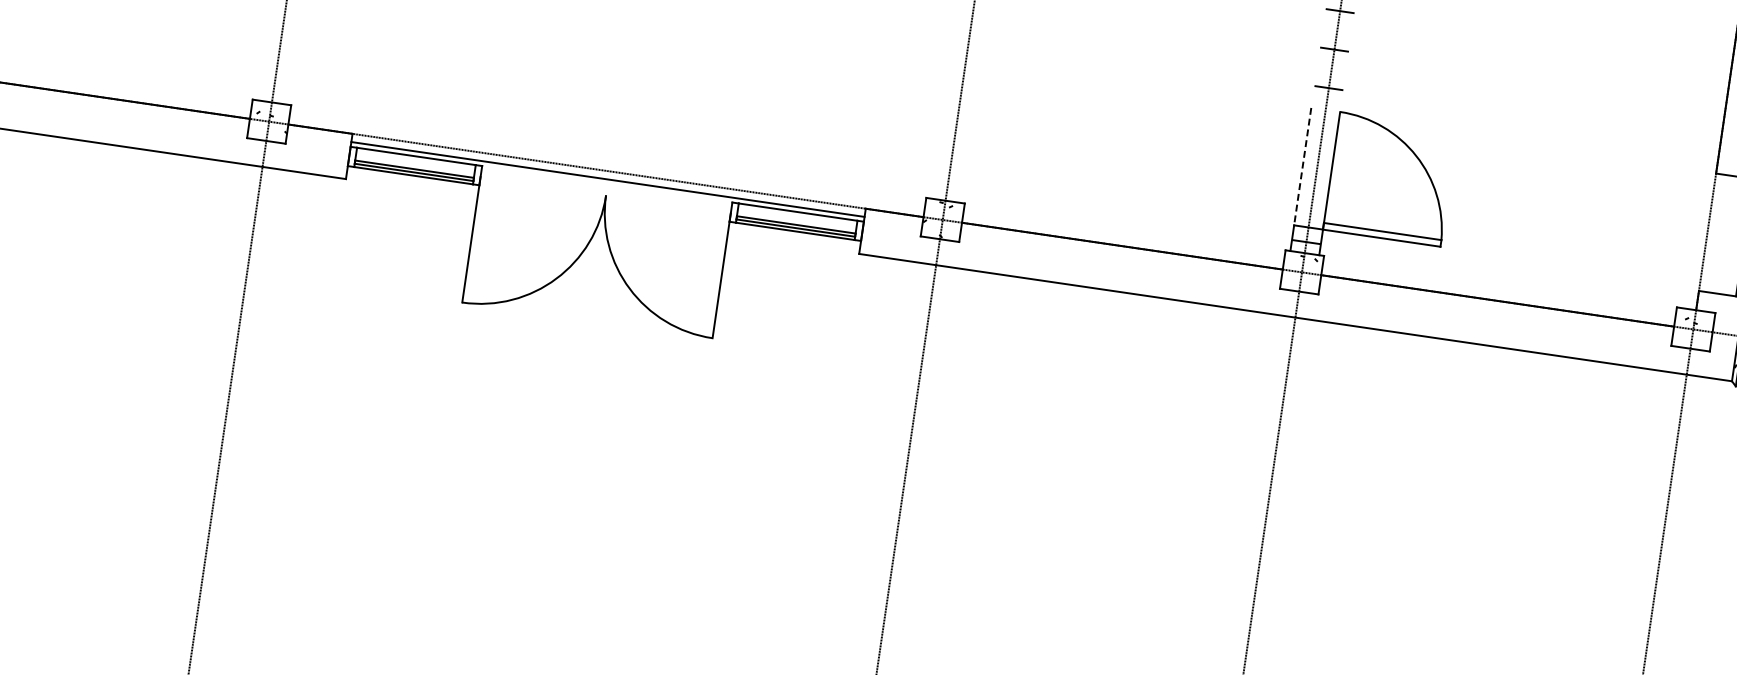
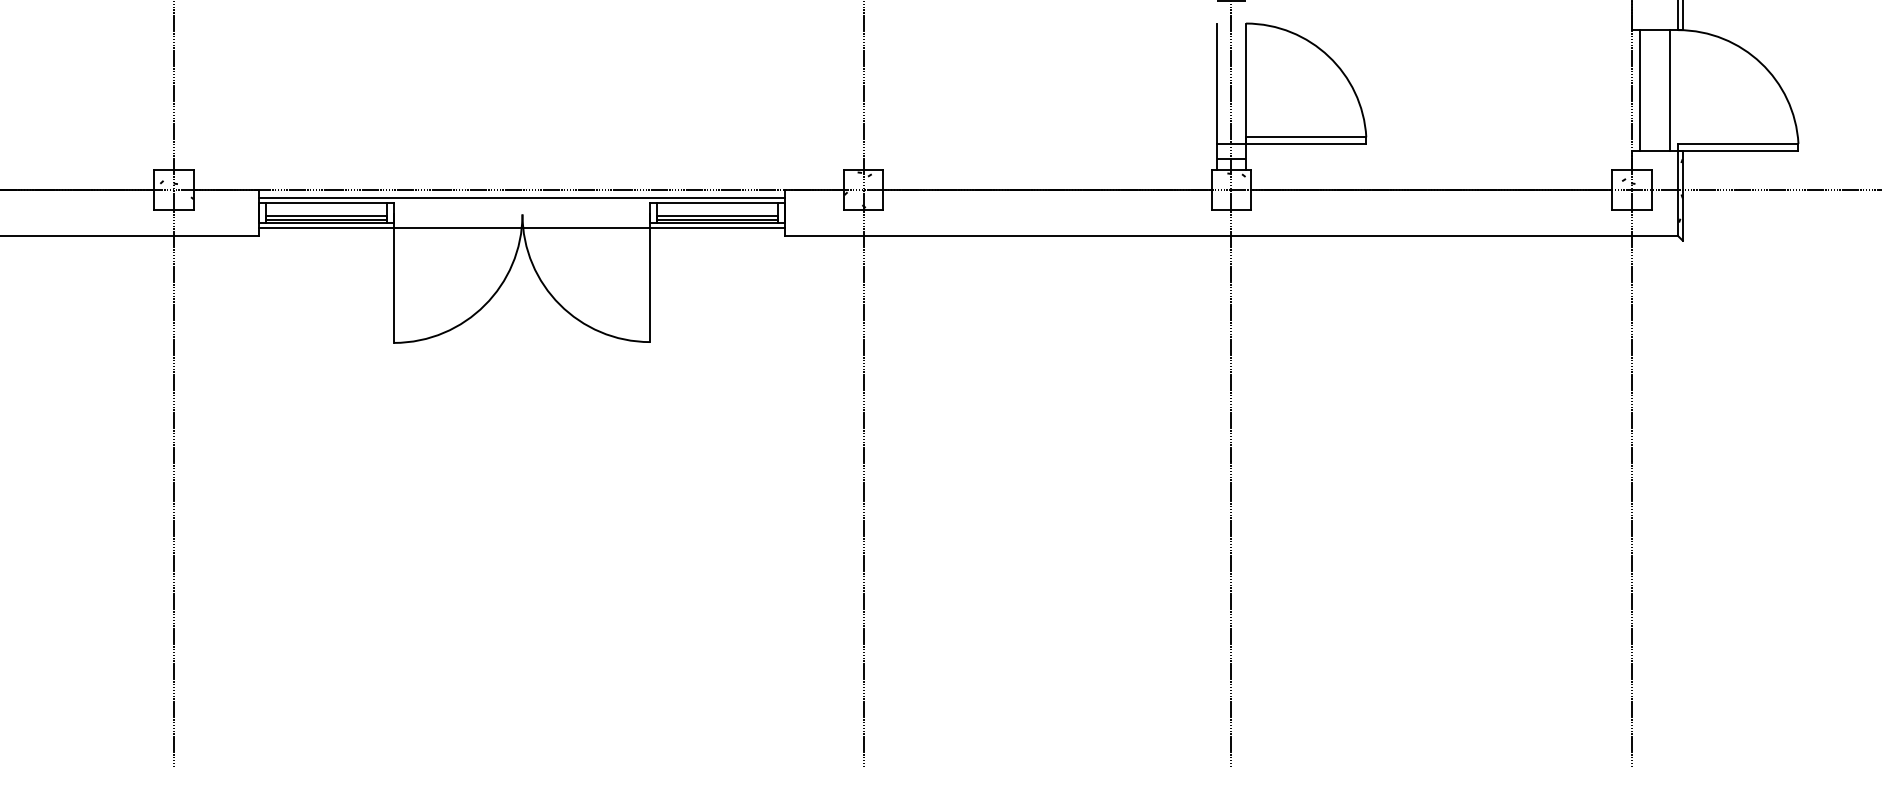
line: (1302, 167) -> (1216, 84), dashed -> solid
line: (603, 207) -> (521, 227), added
line: (1715, 233) -> (1640, 90), added

